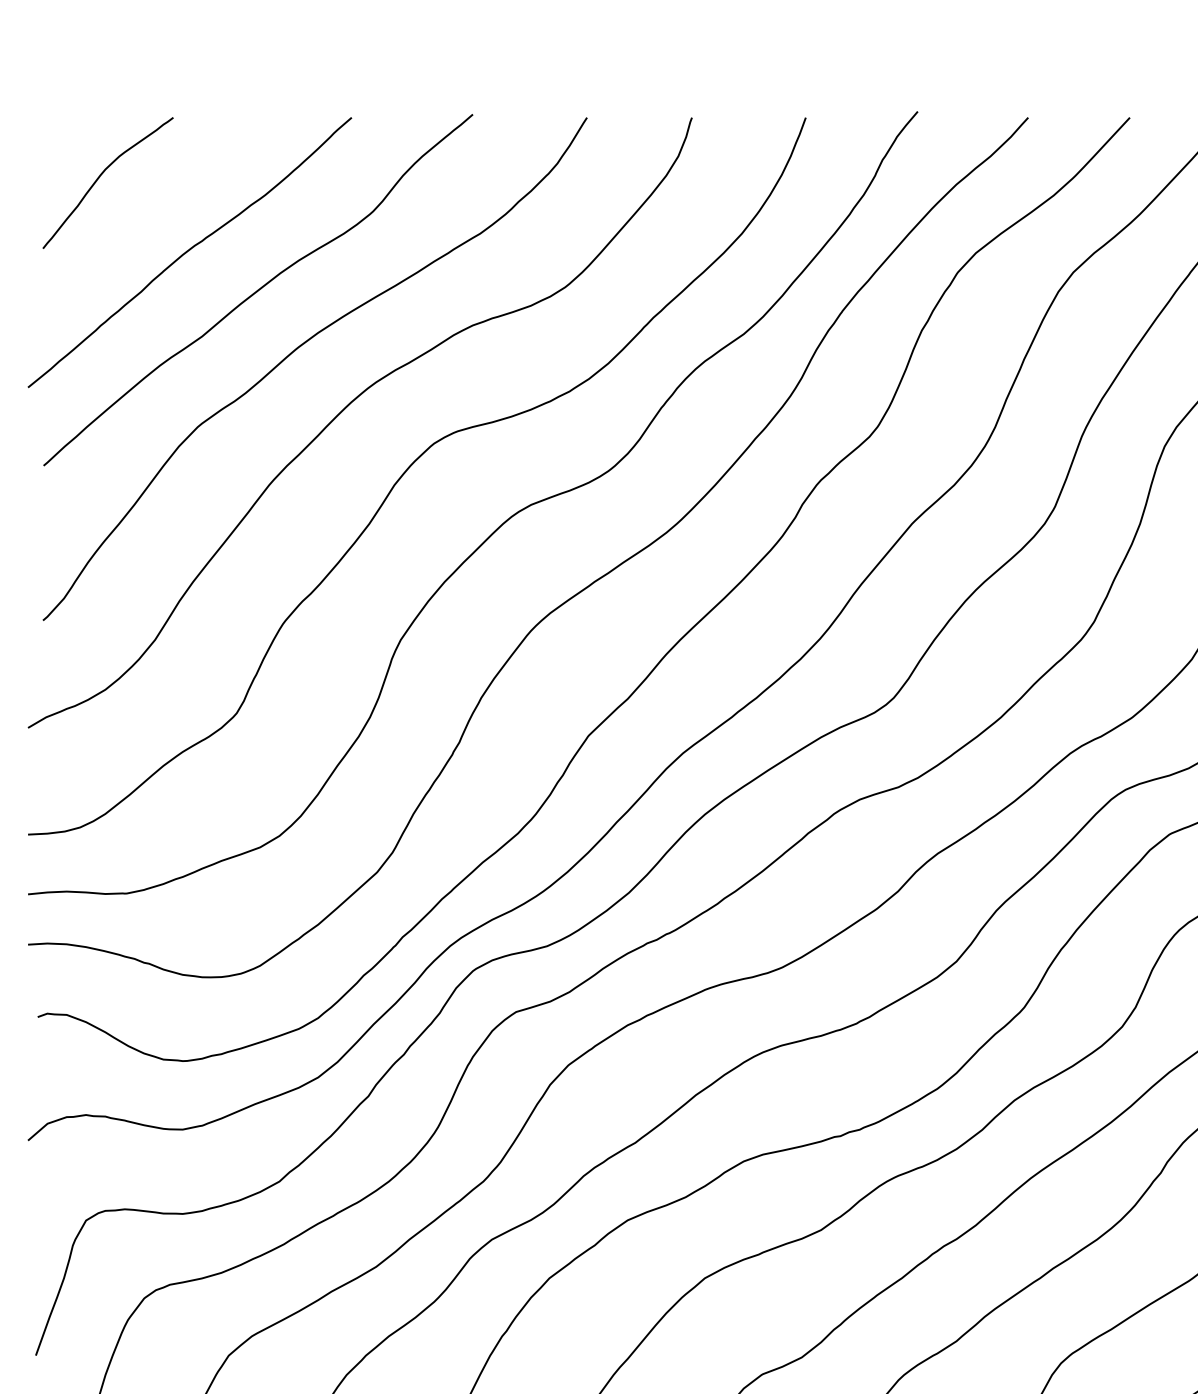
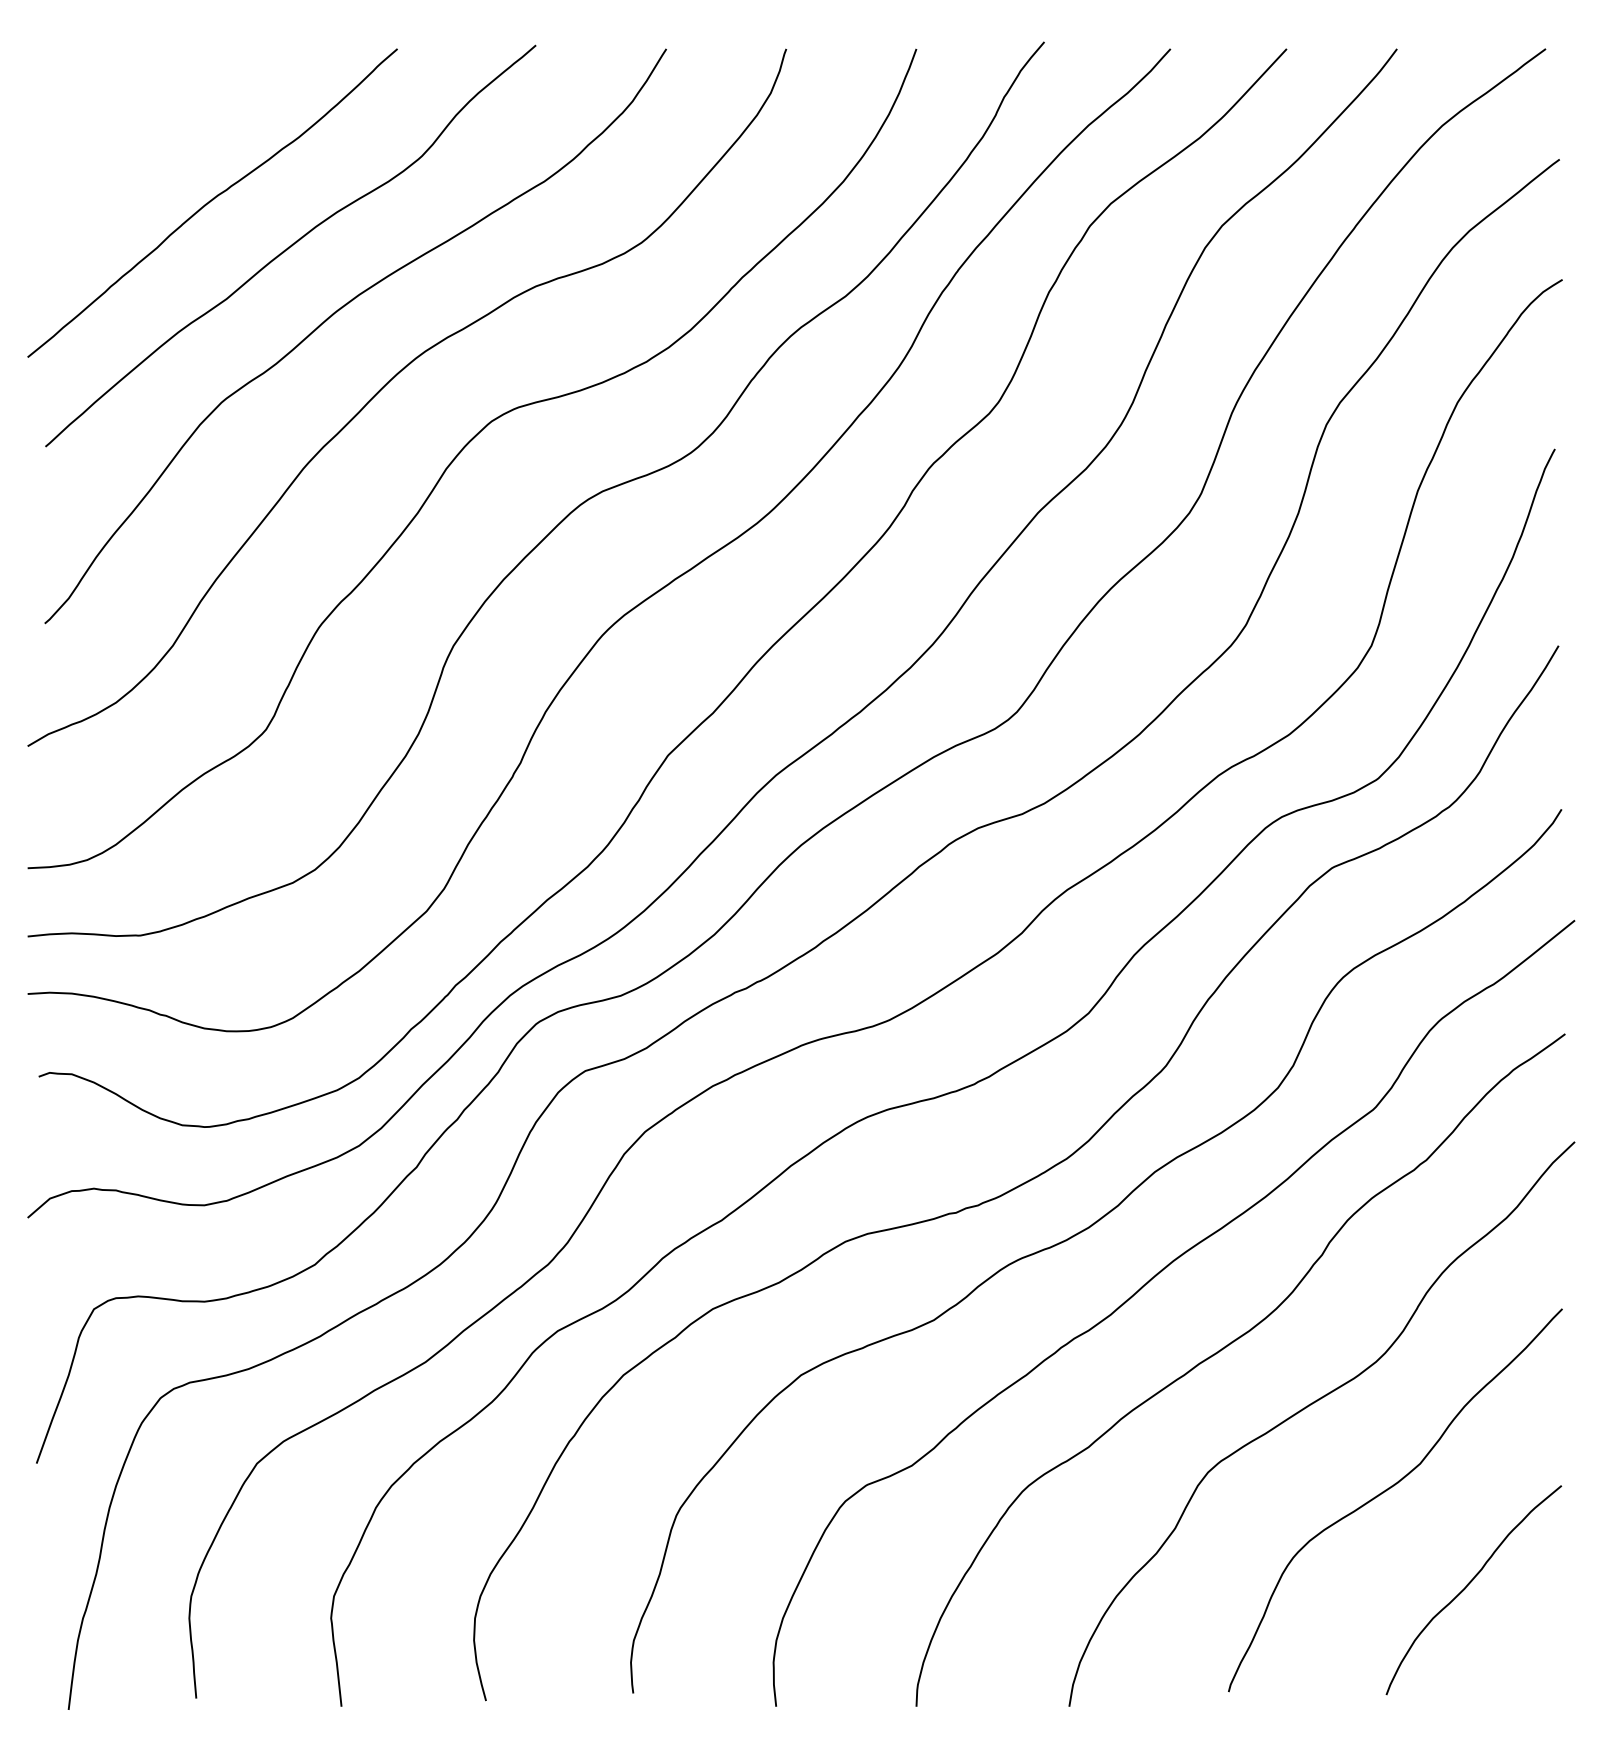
curve: (101, 175) -> (111, 115), removed

